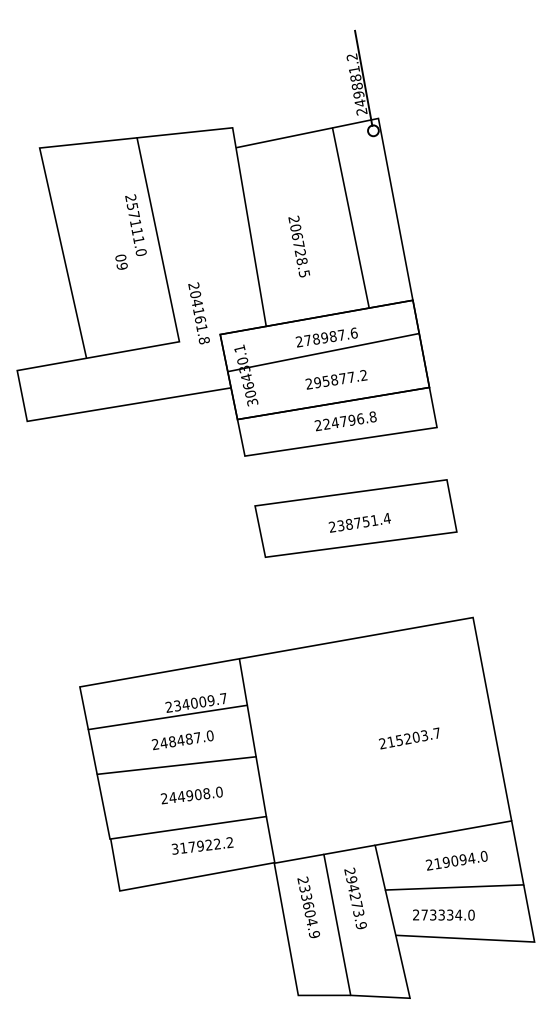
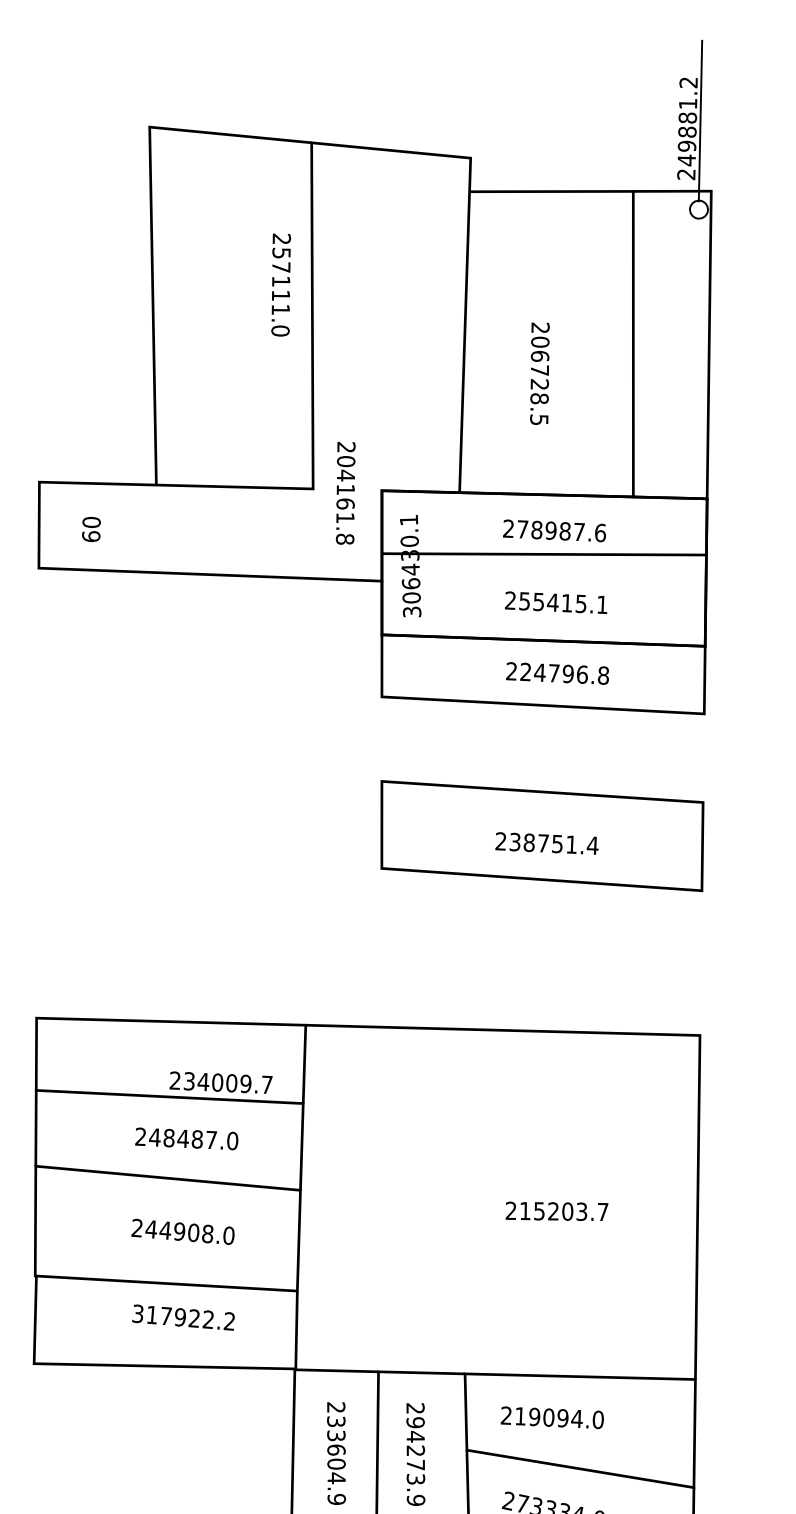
text: (121, 261) -> (91, 528), moved
text: (198, 313) -> (344, 493), moved
text: (340, 379) -> (562, 603), 295877.2 -> 255415.1
text: (456, 860) -> (551, 1417), moved

